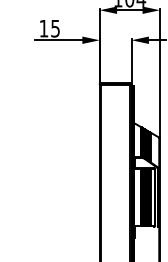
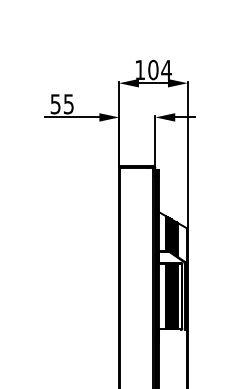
text: (43, 28) -> (55, 104), 15 -> 55

